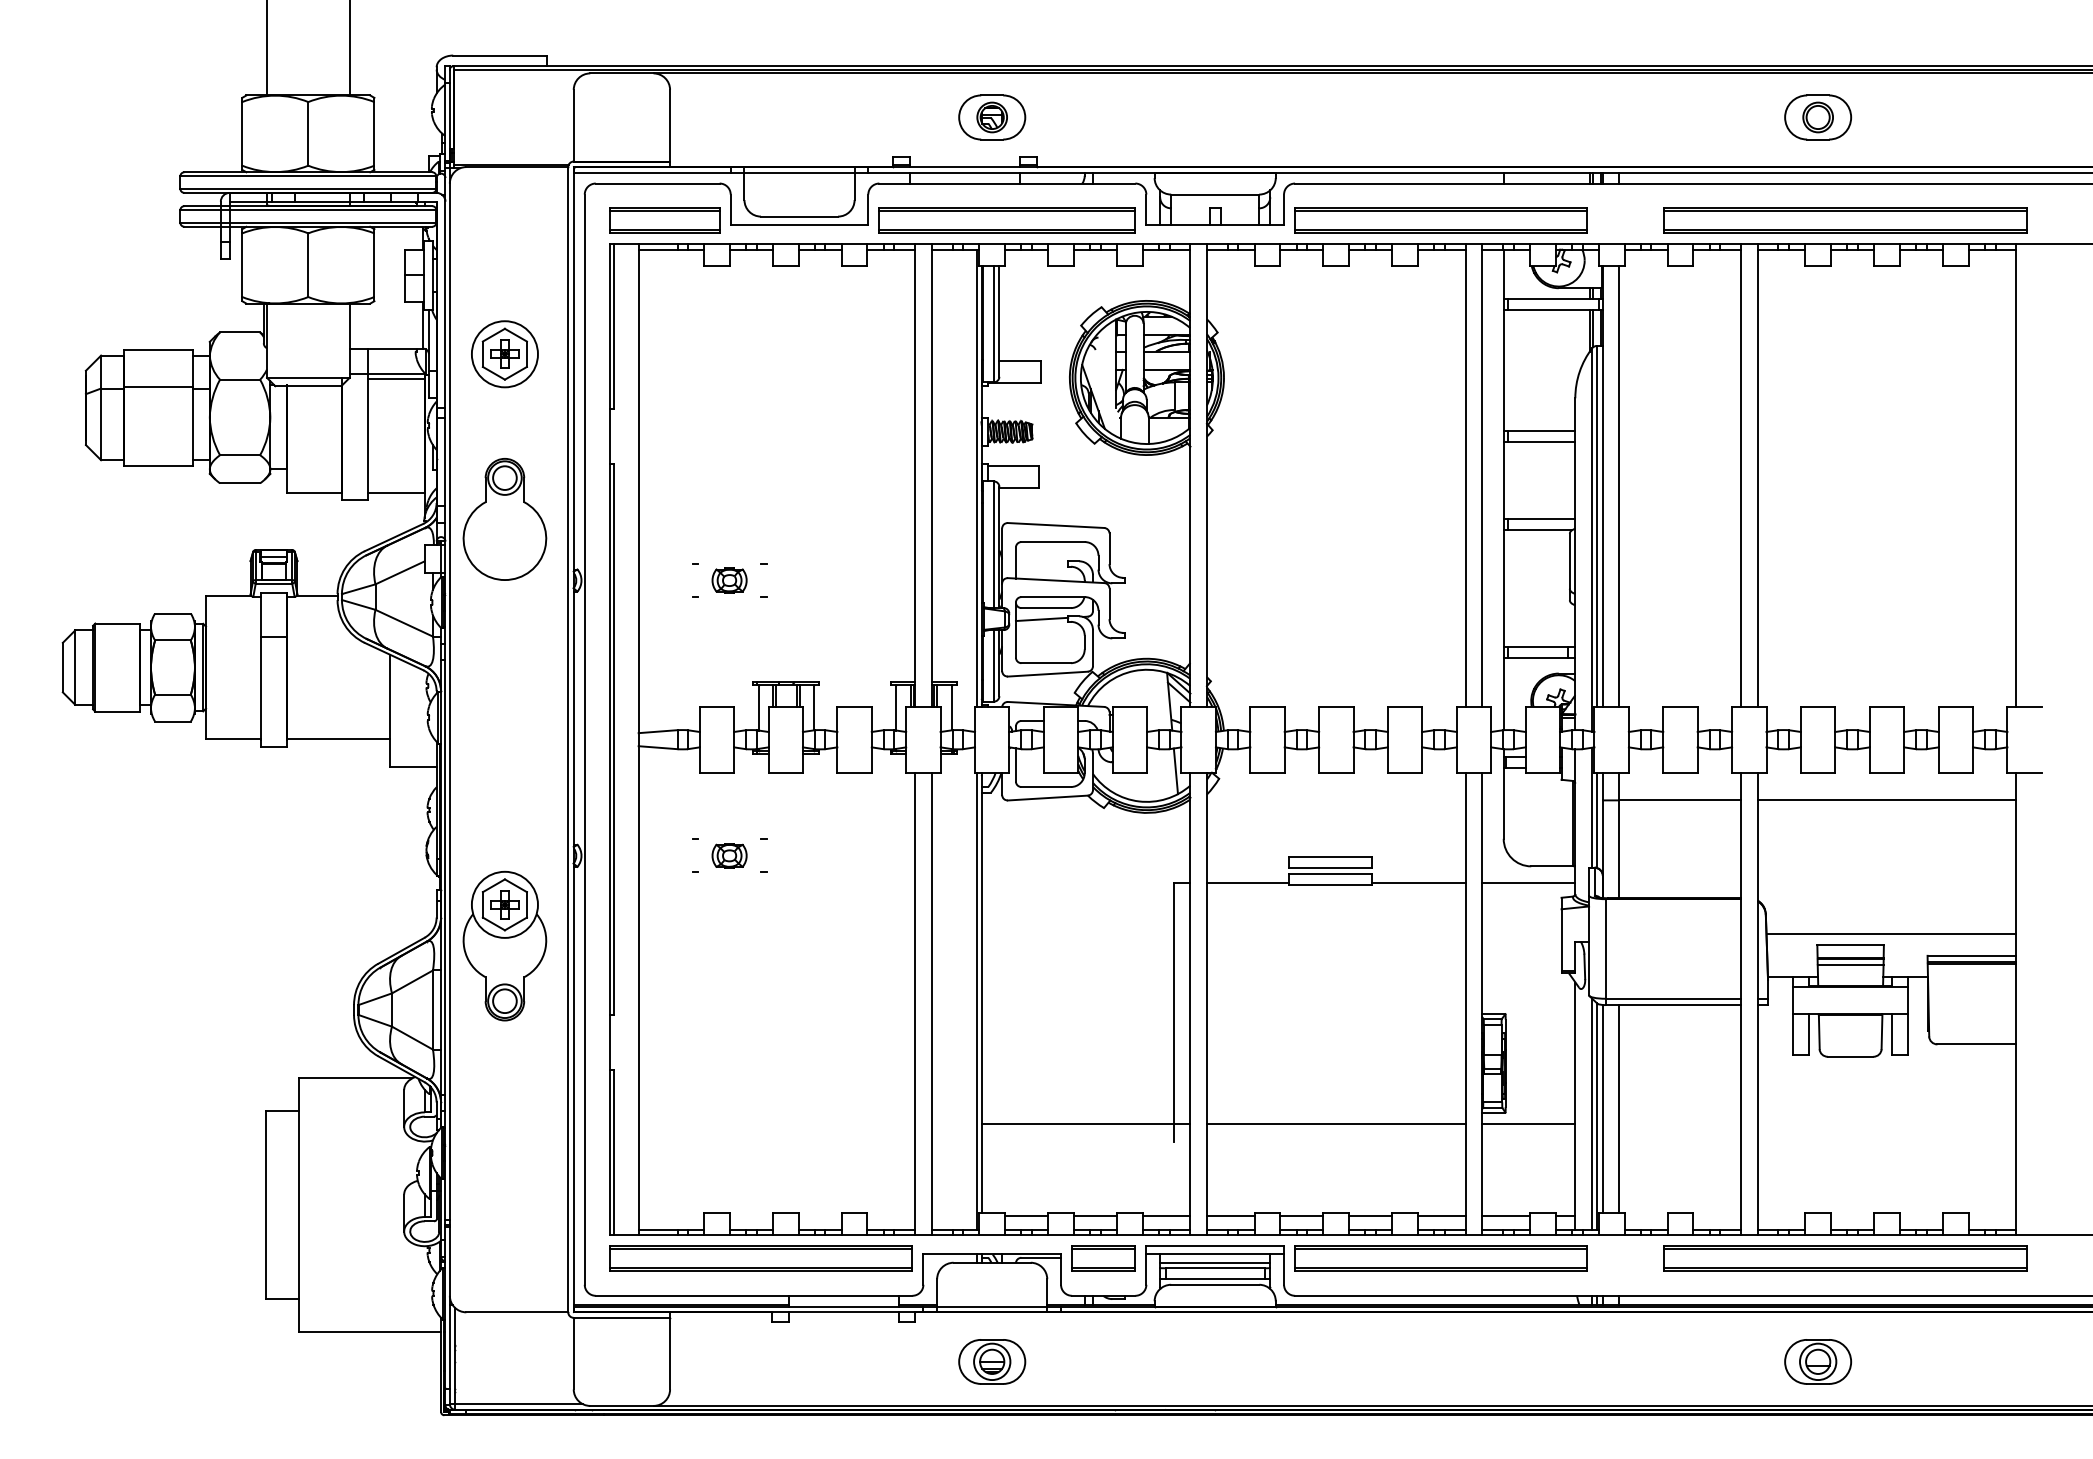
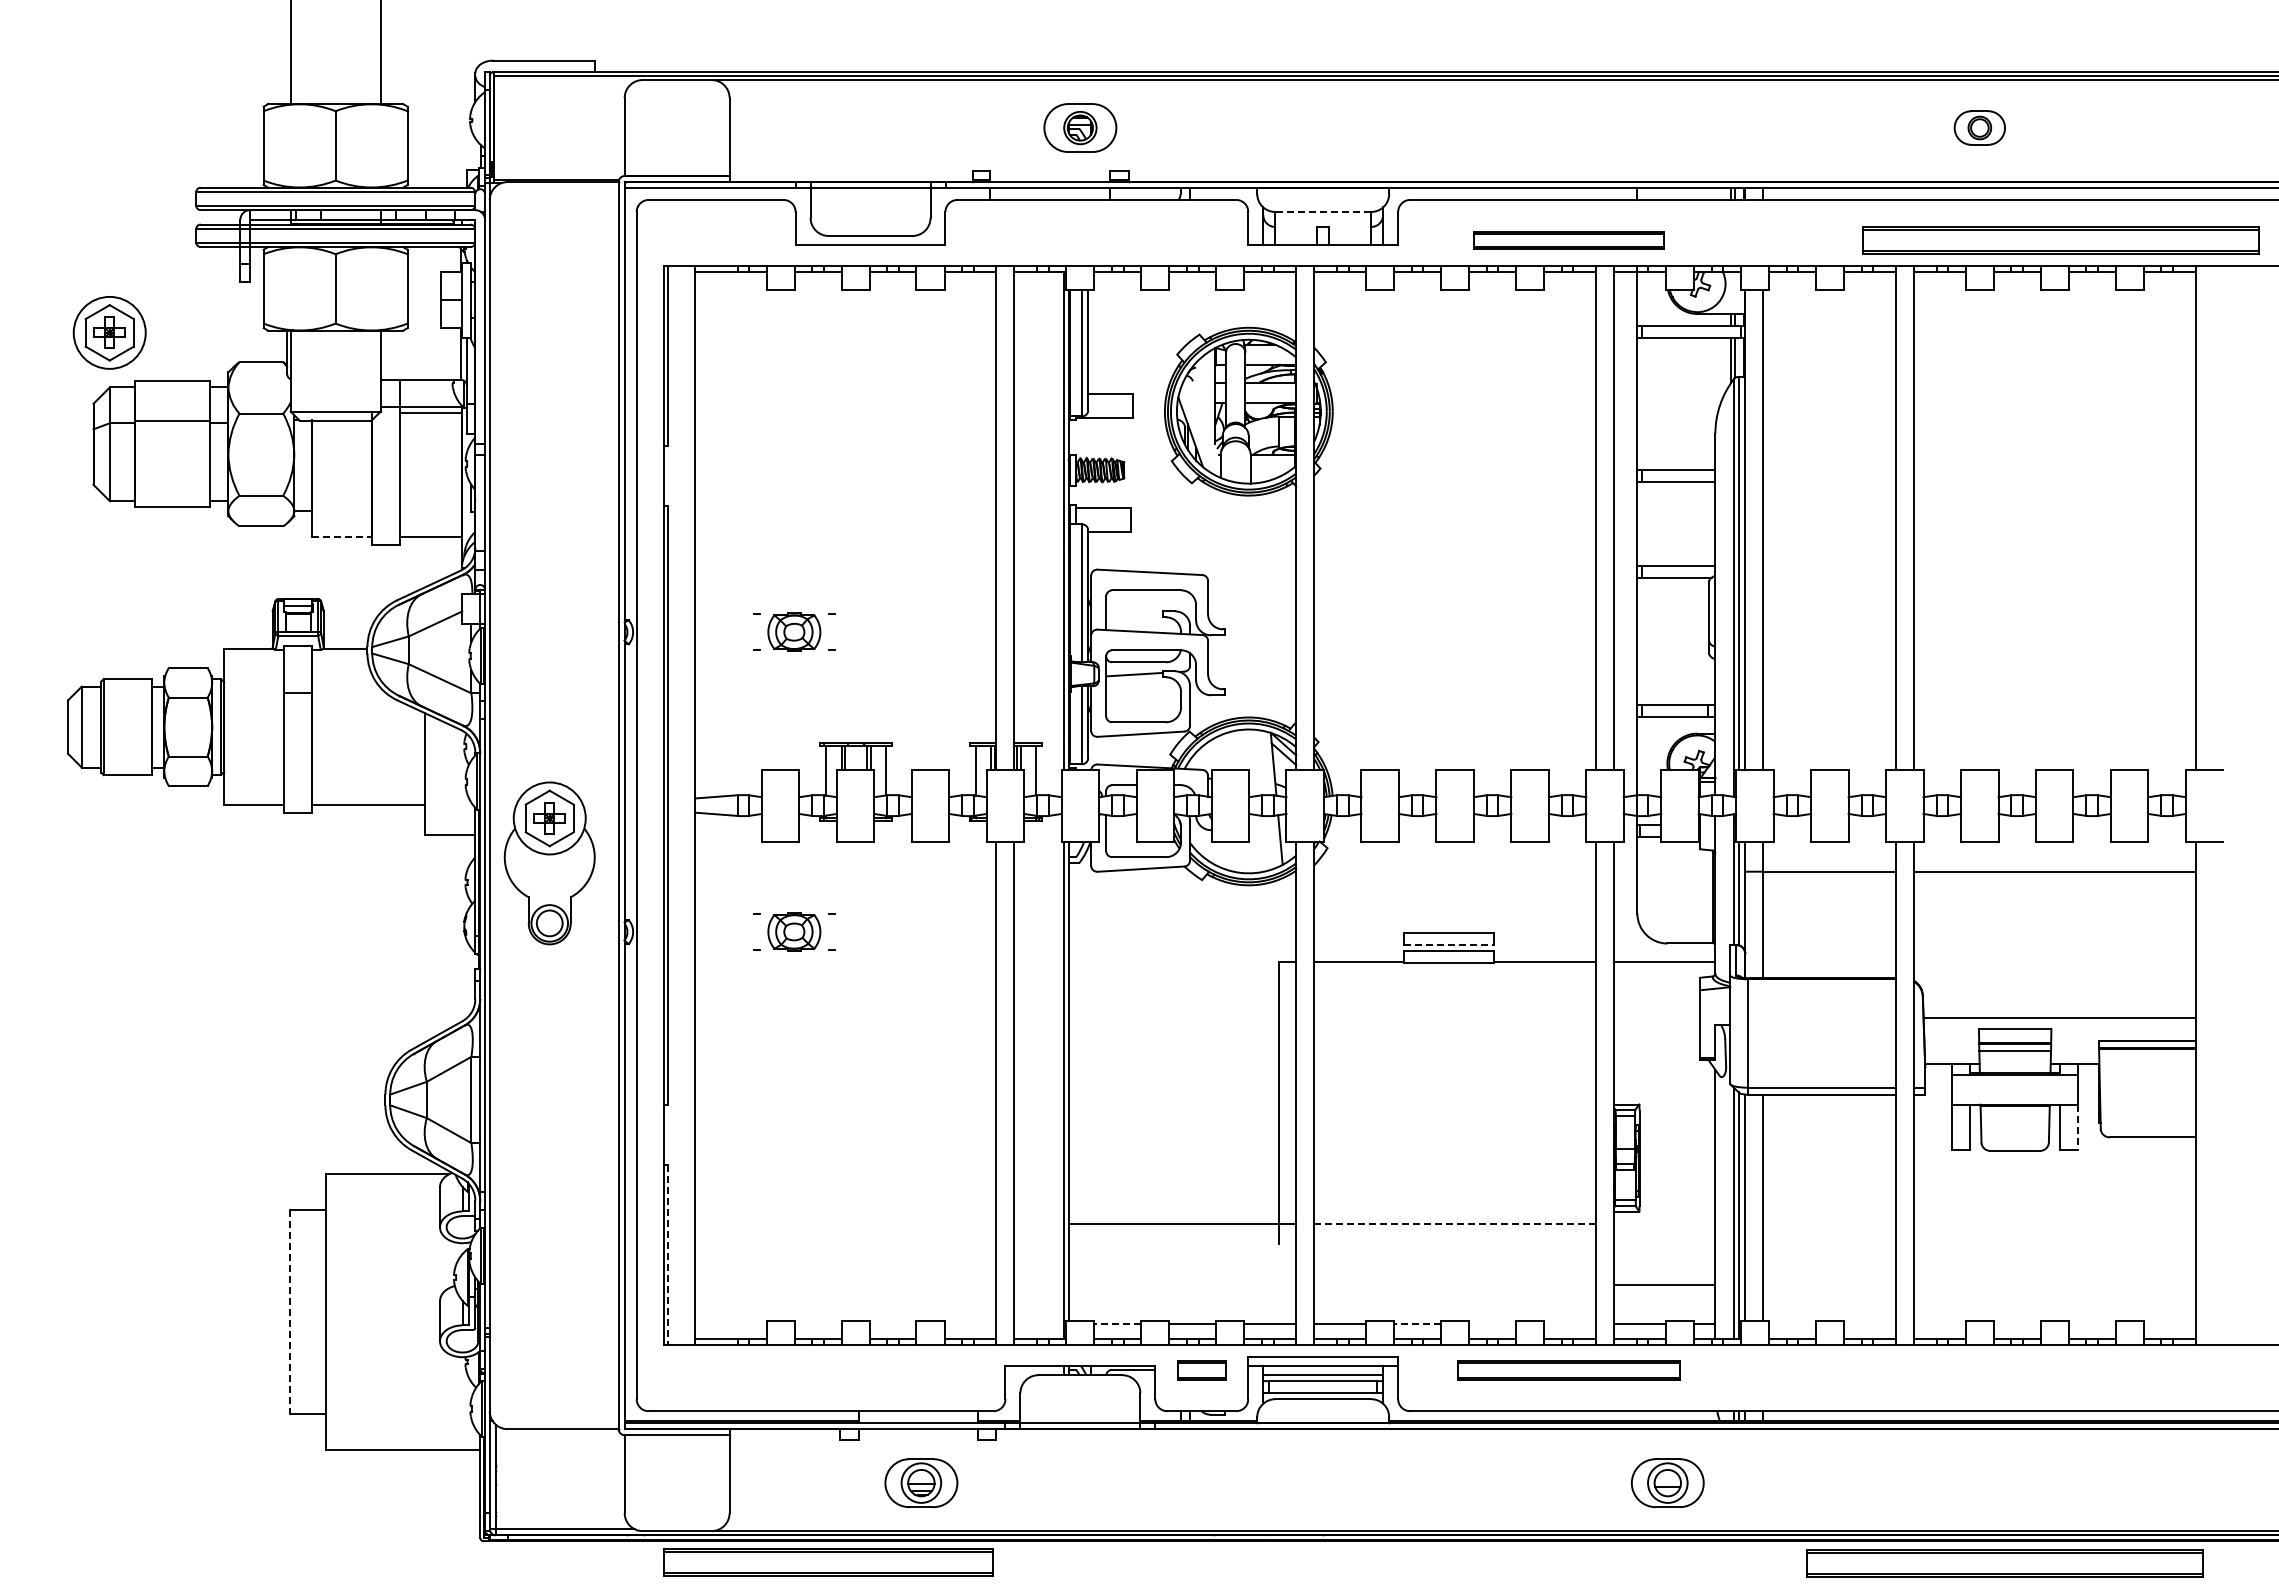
part: (1817, 116) -> (1979, 127), size x0.7
line: (1215, 194) -> (1323, 211), solid -> dashed
part: (664, 220) -> (723, 240), removed
part: (1007, 220) -> (1096, 240), removed
part: (1440, 220) -> (1568, 240), size x0.6
part: (1845, 220) -> (2060, 240), moved
part: (504, 353) -> (109, 332), moved
line: (314, 493) -> (342, 537), solid -> dashed
part: (504, 519) -> (549, 565), removed
part: (729, 580) -> (794, 632), size x1.4
part: (729, 856) -> (794, 932), size x1.4
line: (1330, 868) -> (1448, 945), solid -> dashed
part: (504, 946) -> (549, 863), moved
line: (1908, 1035) -> (2078, 1127), solid -> dashed
line: (1336, 1124) -> (1455, 1224), solid -> dashed
line: (1528, 1124) -> (1664, 1285), moved
line: (613, 1152) -> (668, 1255), solid -> dashed
line: (265, 1205) -> (289, 1312), solid -> dashed
line: (1026, 1216) -> (1117, 1324), solid -> dashed
line: (1301, 1216) -> (1417, 1324), solid -> dashed
line: (1370, 1216) -> (1492, 1324), removed
line: (1442, 1216) -> (1570, 1324), removed
part: (760, 1258) -> (828, 1562), moved
part: (1103, 1258) -> (1201, 1370), size x0.7
part: (1440, 1258) -> (1568, 1370), size x0.7
part: (1845, 1258) -> (2004, 1563), moved
part: (992, 1361) -> (921, 1482), moved
part: (1817, 1362) -> (1667, 1483), moved

